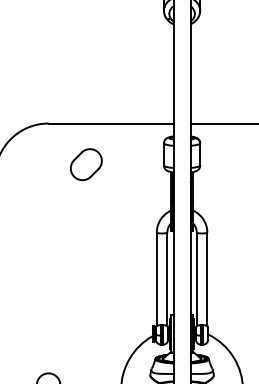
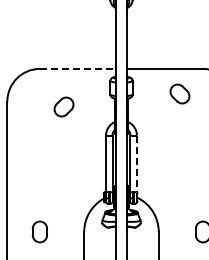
line: (111, 122) -> (78, 68), solid -> dashed
part: (85, 163) -> (63, 106), moved
line: (206, 280) -> (136, 164), solid -> dashed

